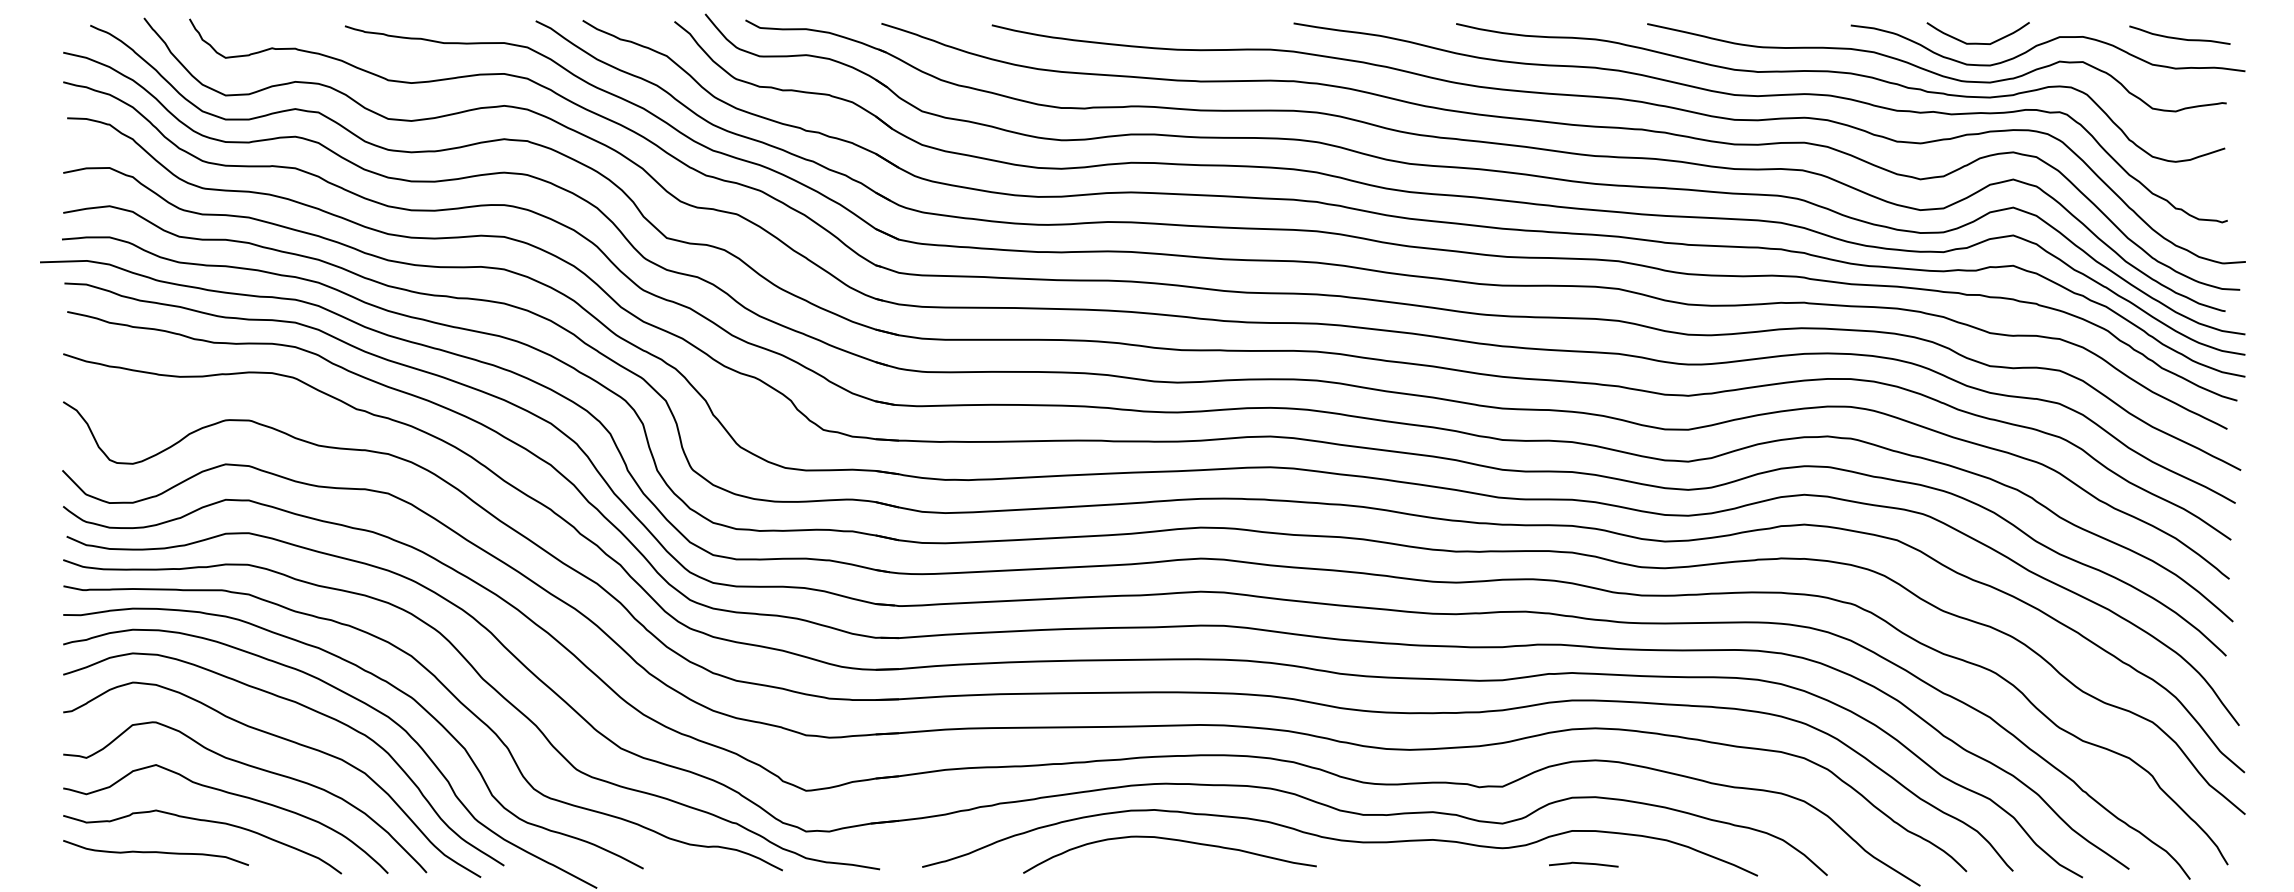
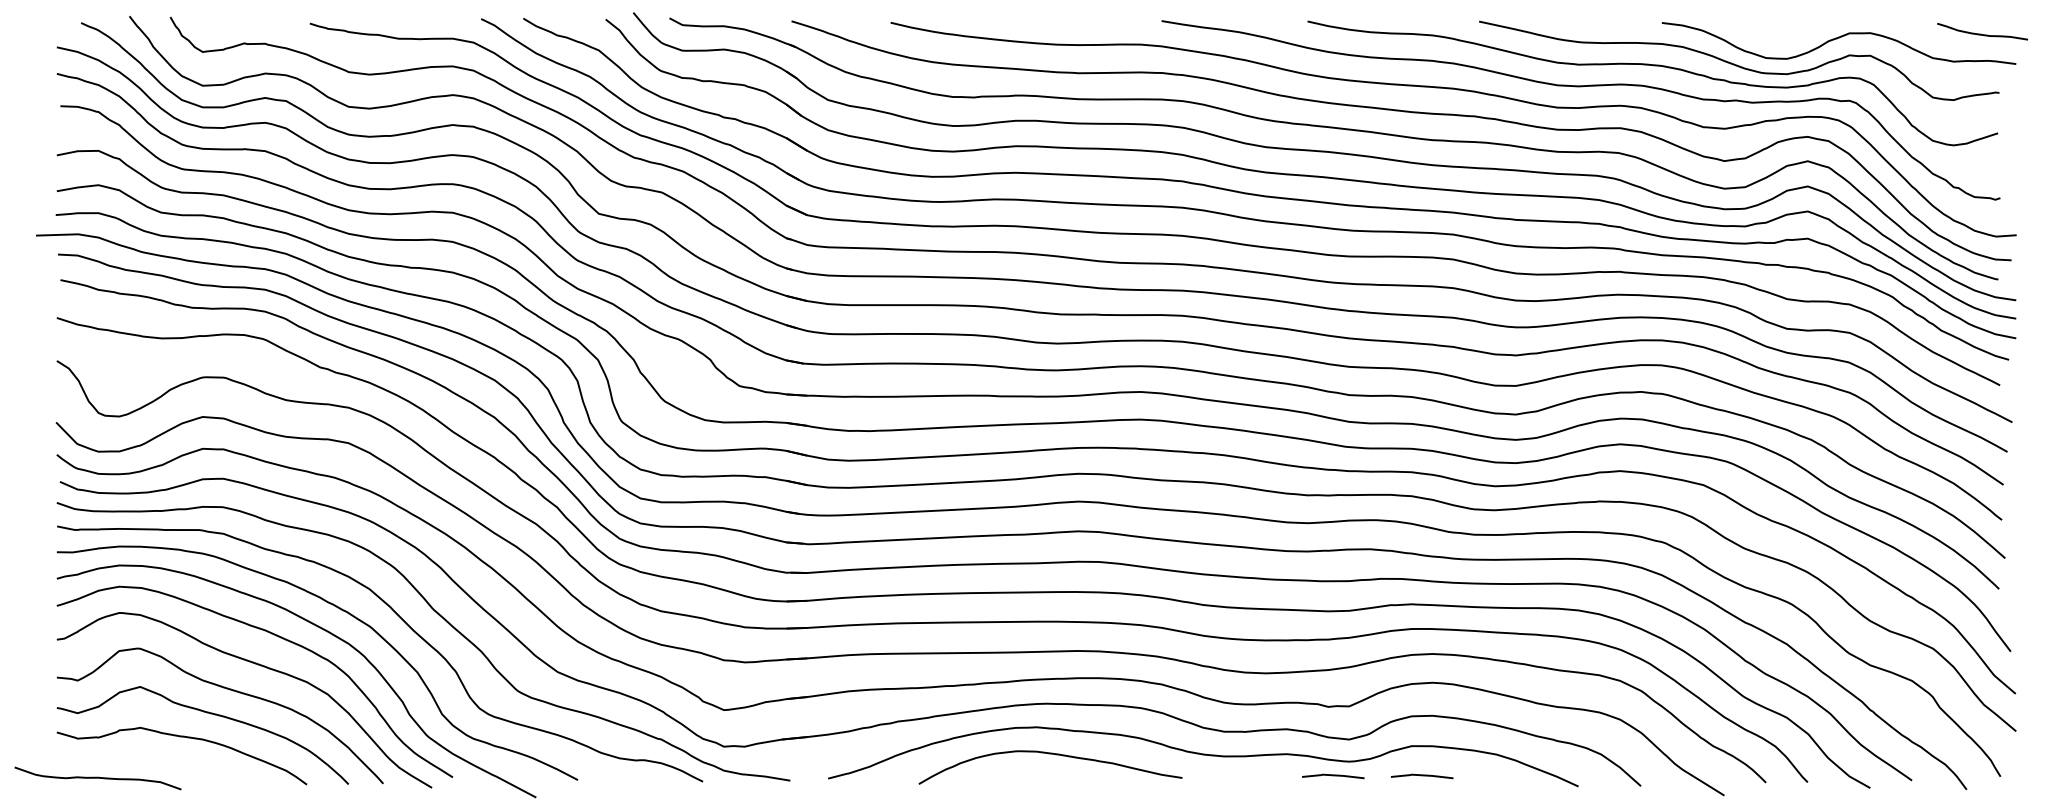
curve: (2178, 37) -> (1981, 33), moved
curve: (1977, 42) -> (1775, 38), removed
curve: (155, 852) -> (97, 778), moved
line: (1484, 864) -> (1333, 776), added

